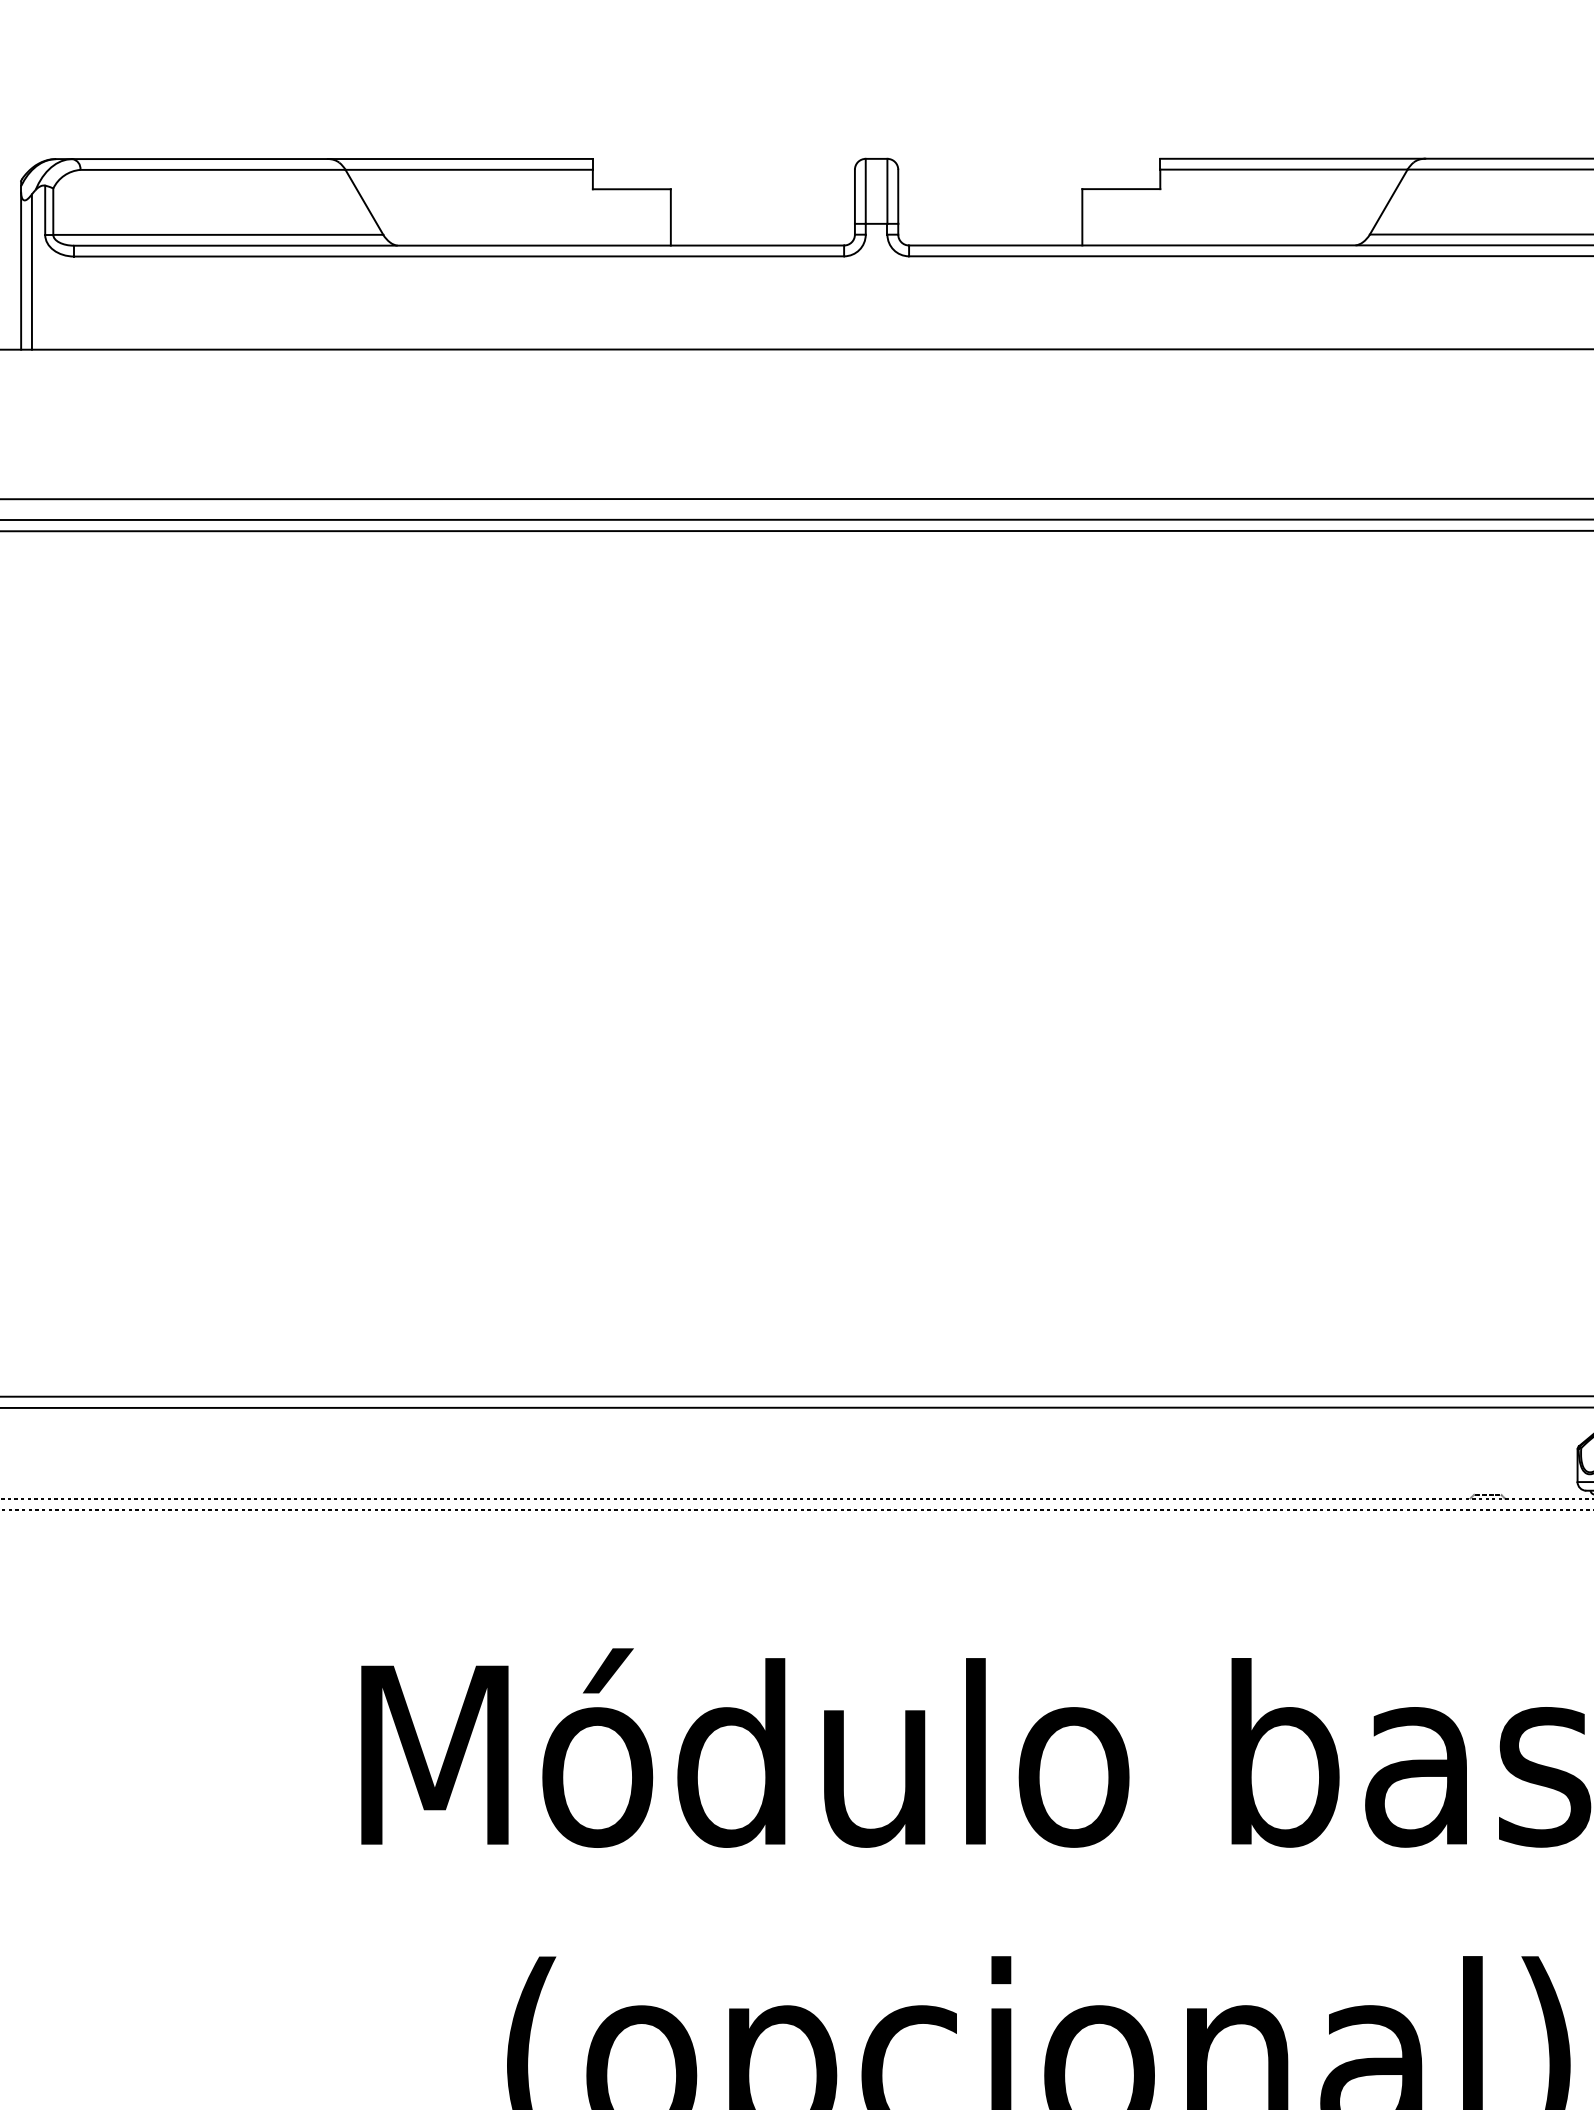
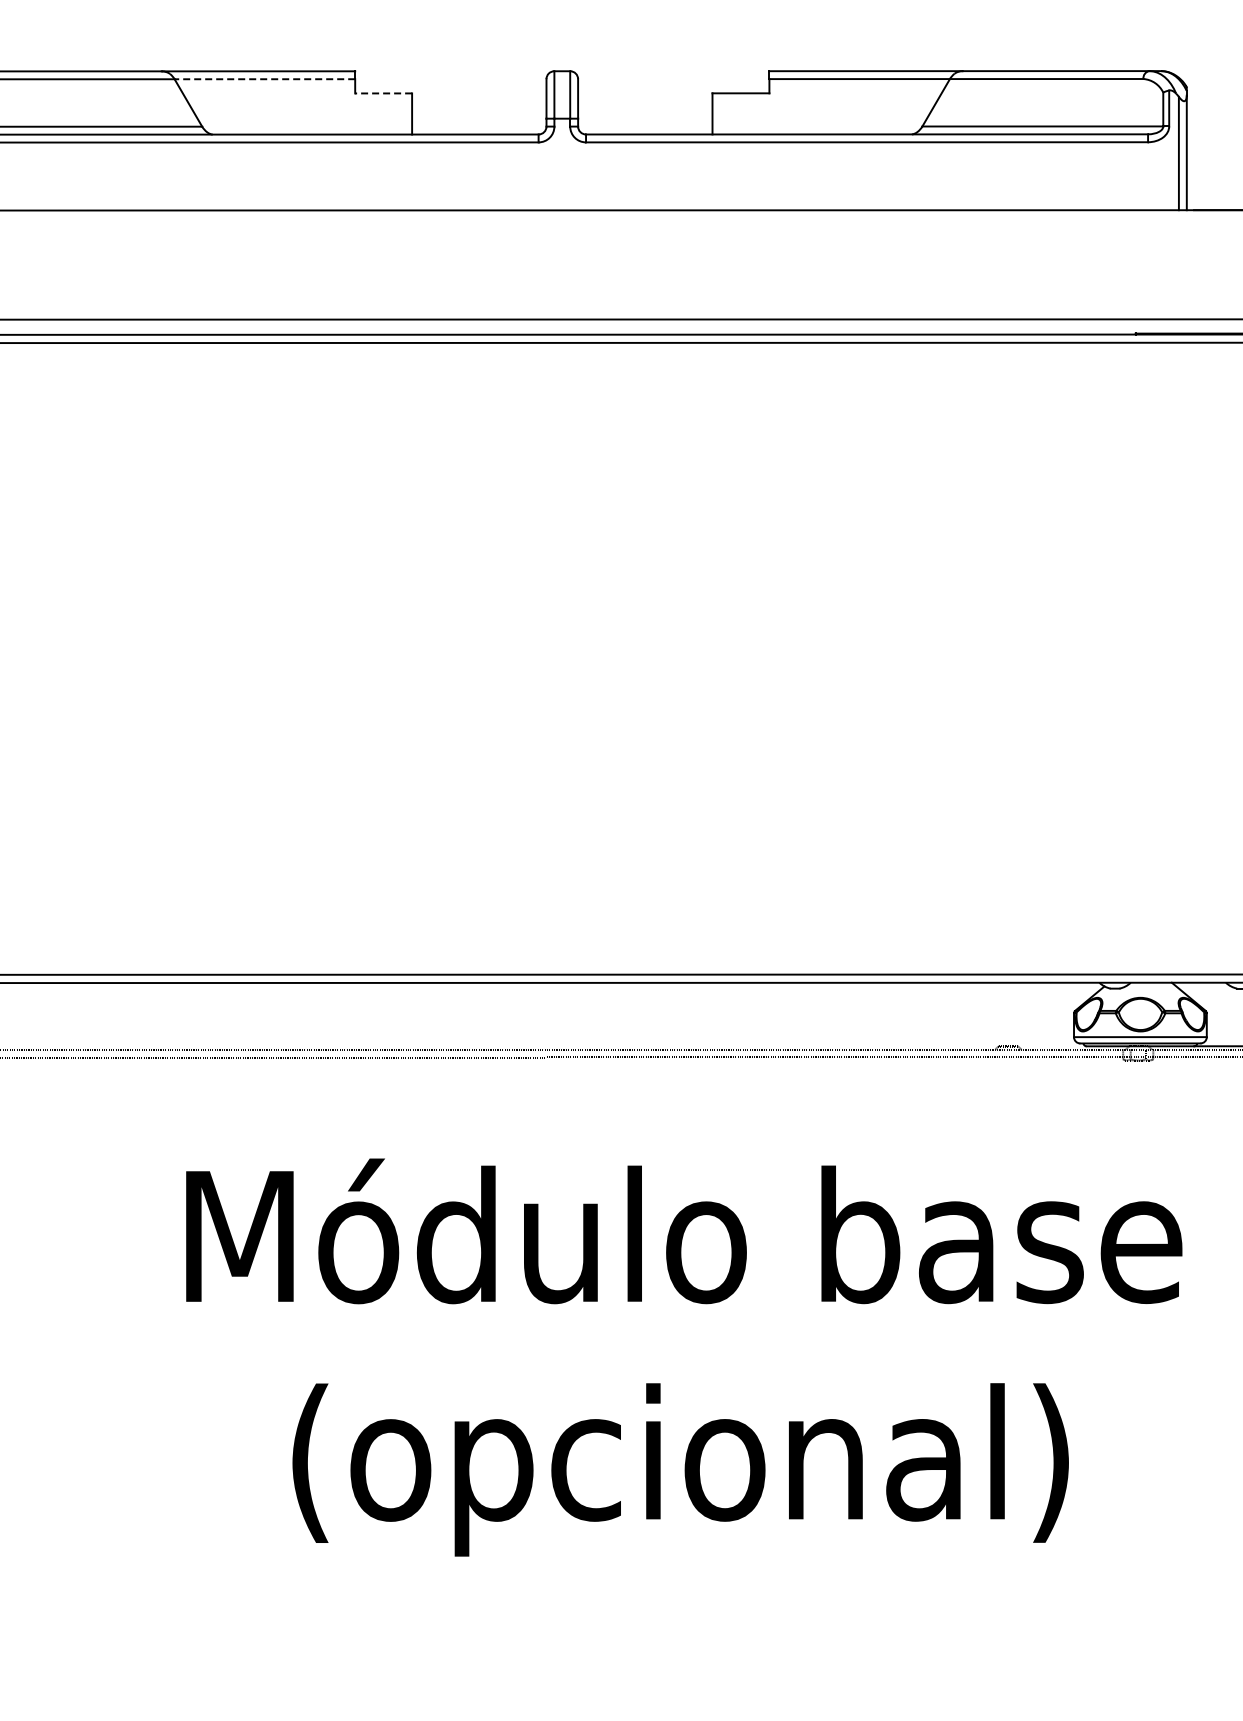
line: (468, 170) -> (264, 79), solid -> dashed
line: (631, 189) -> (383, 93), solid -> dashed

